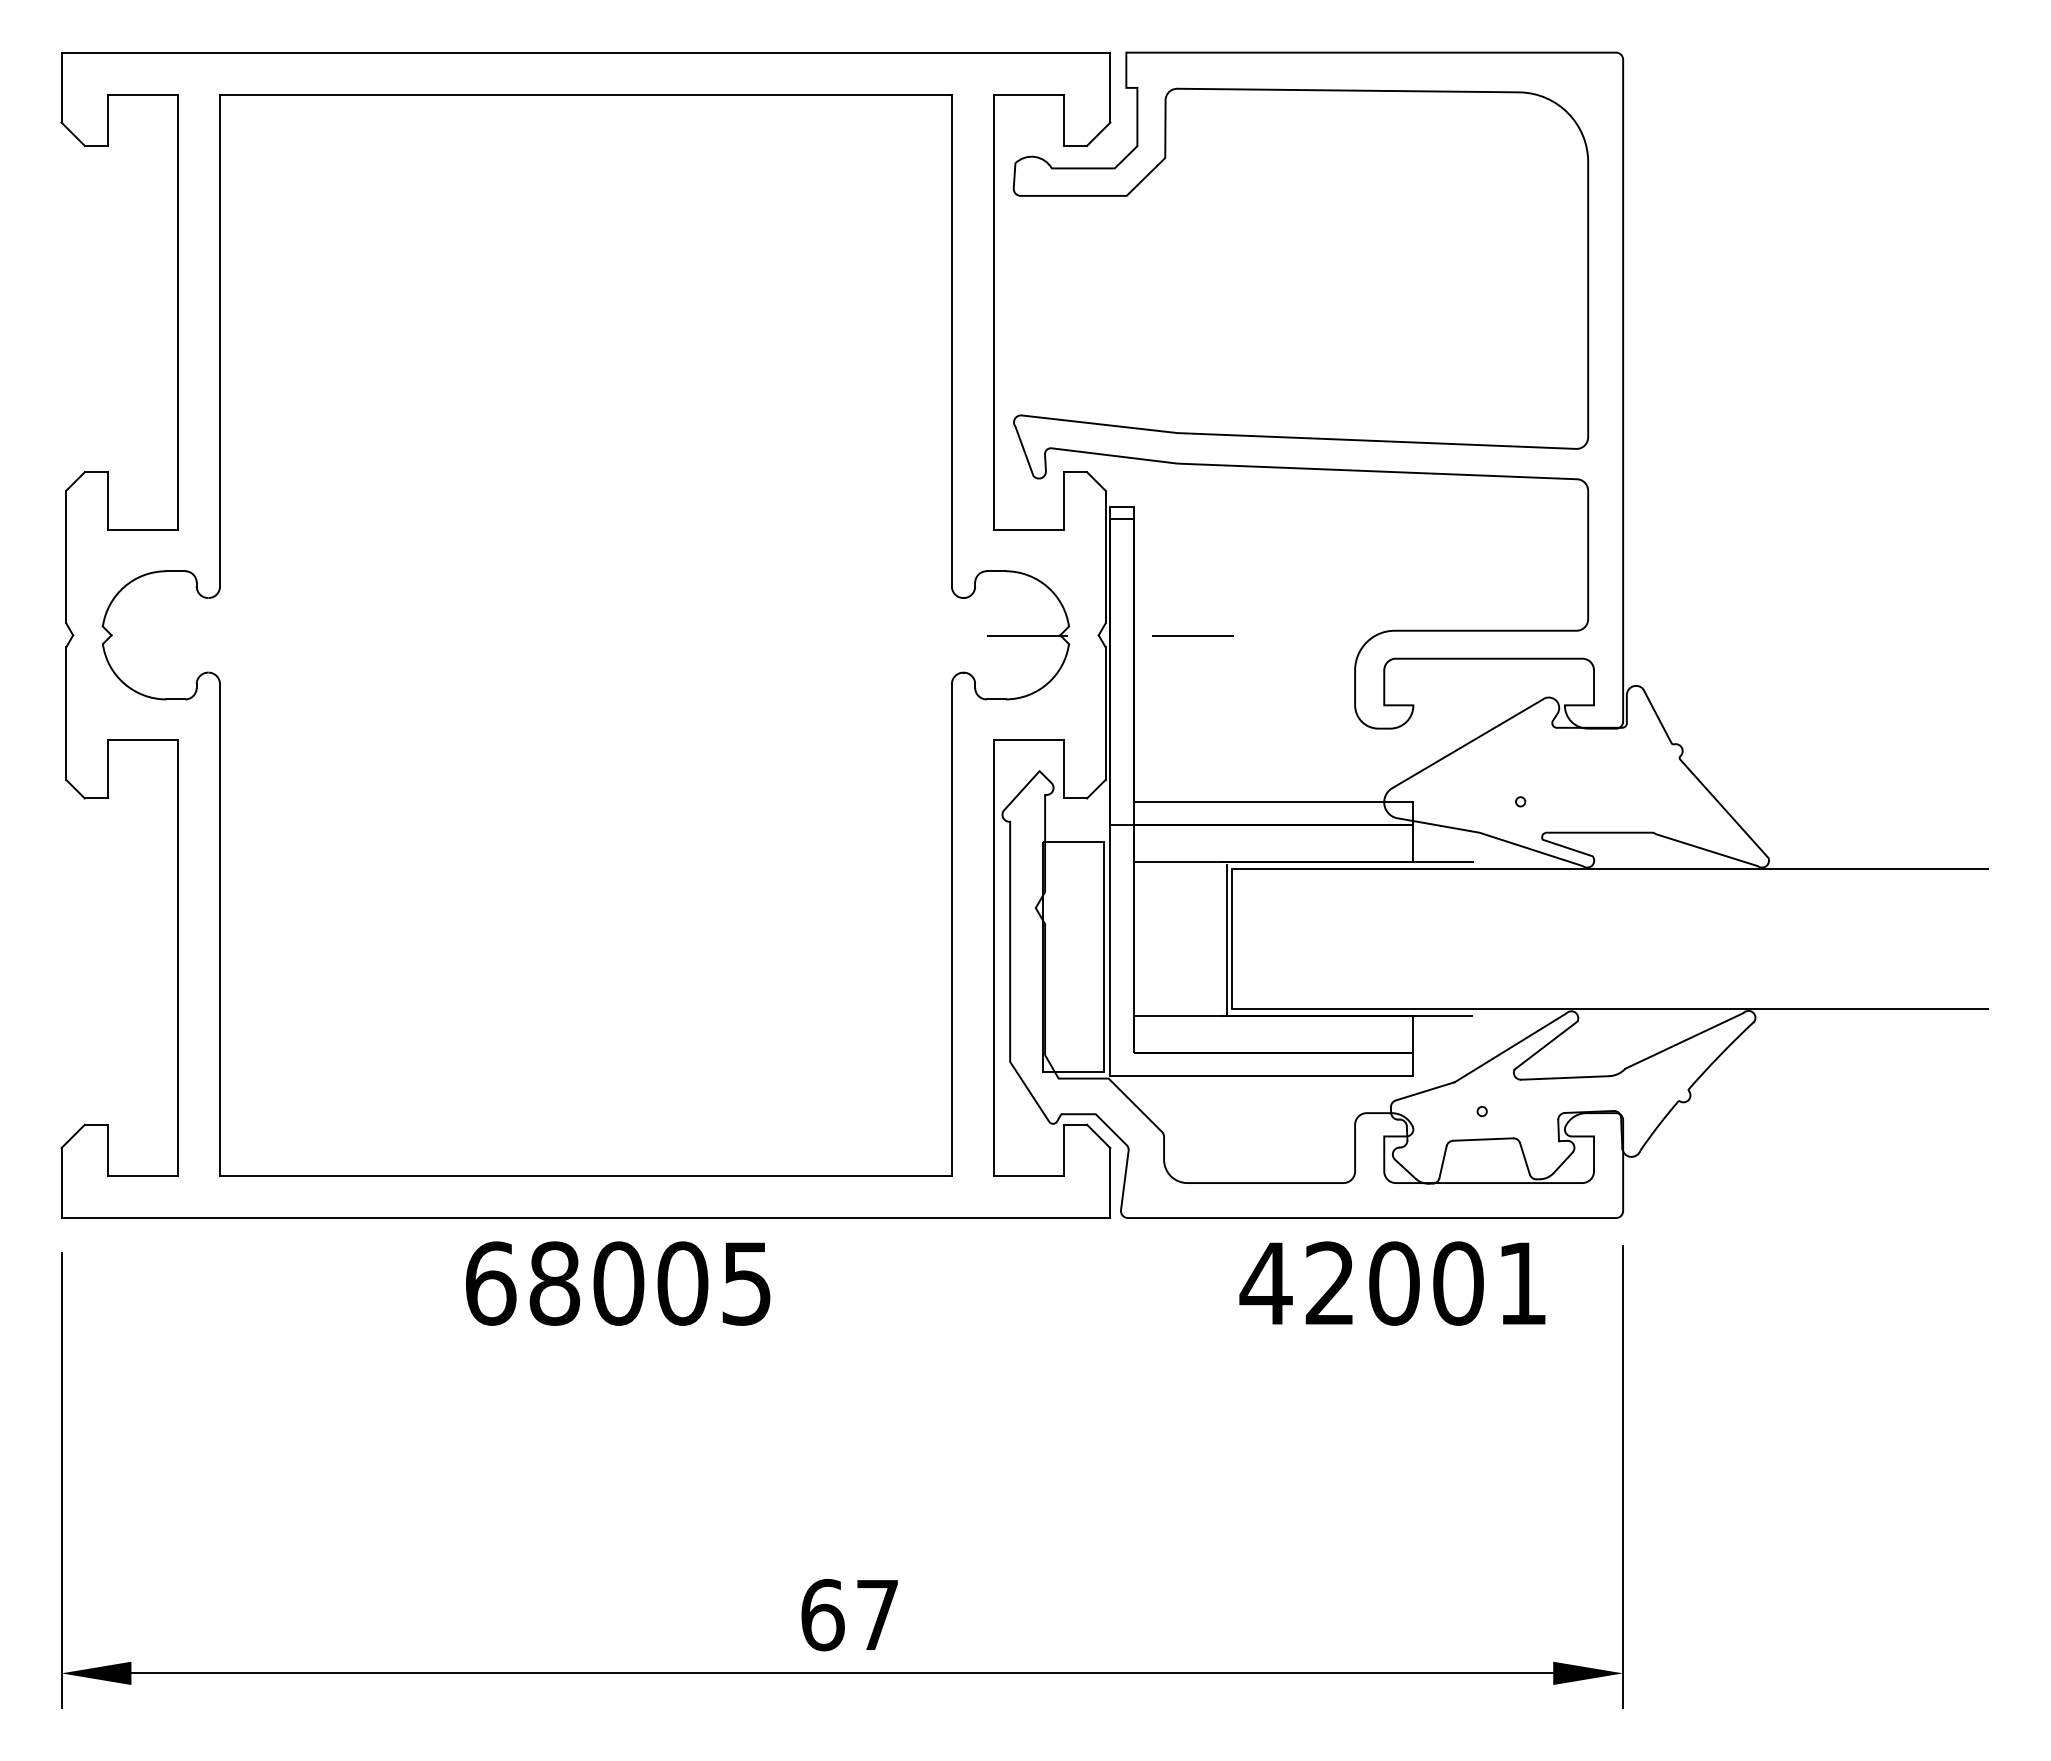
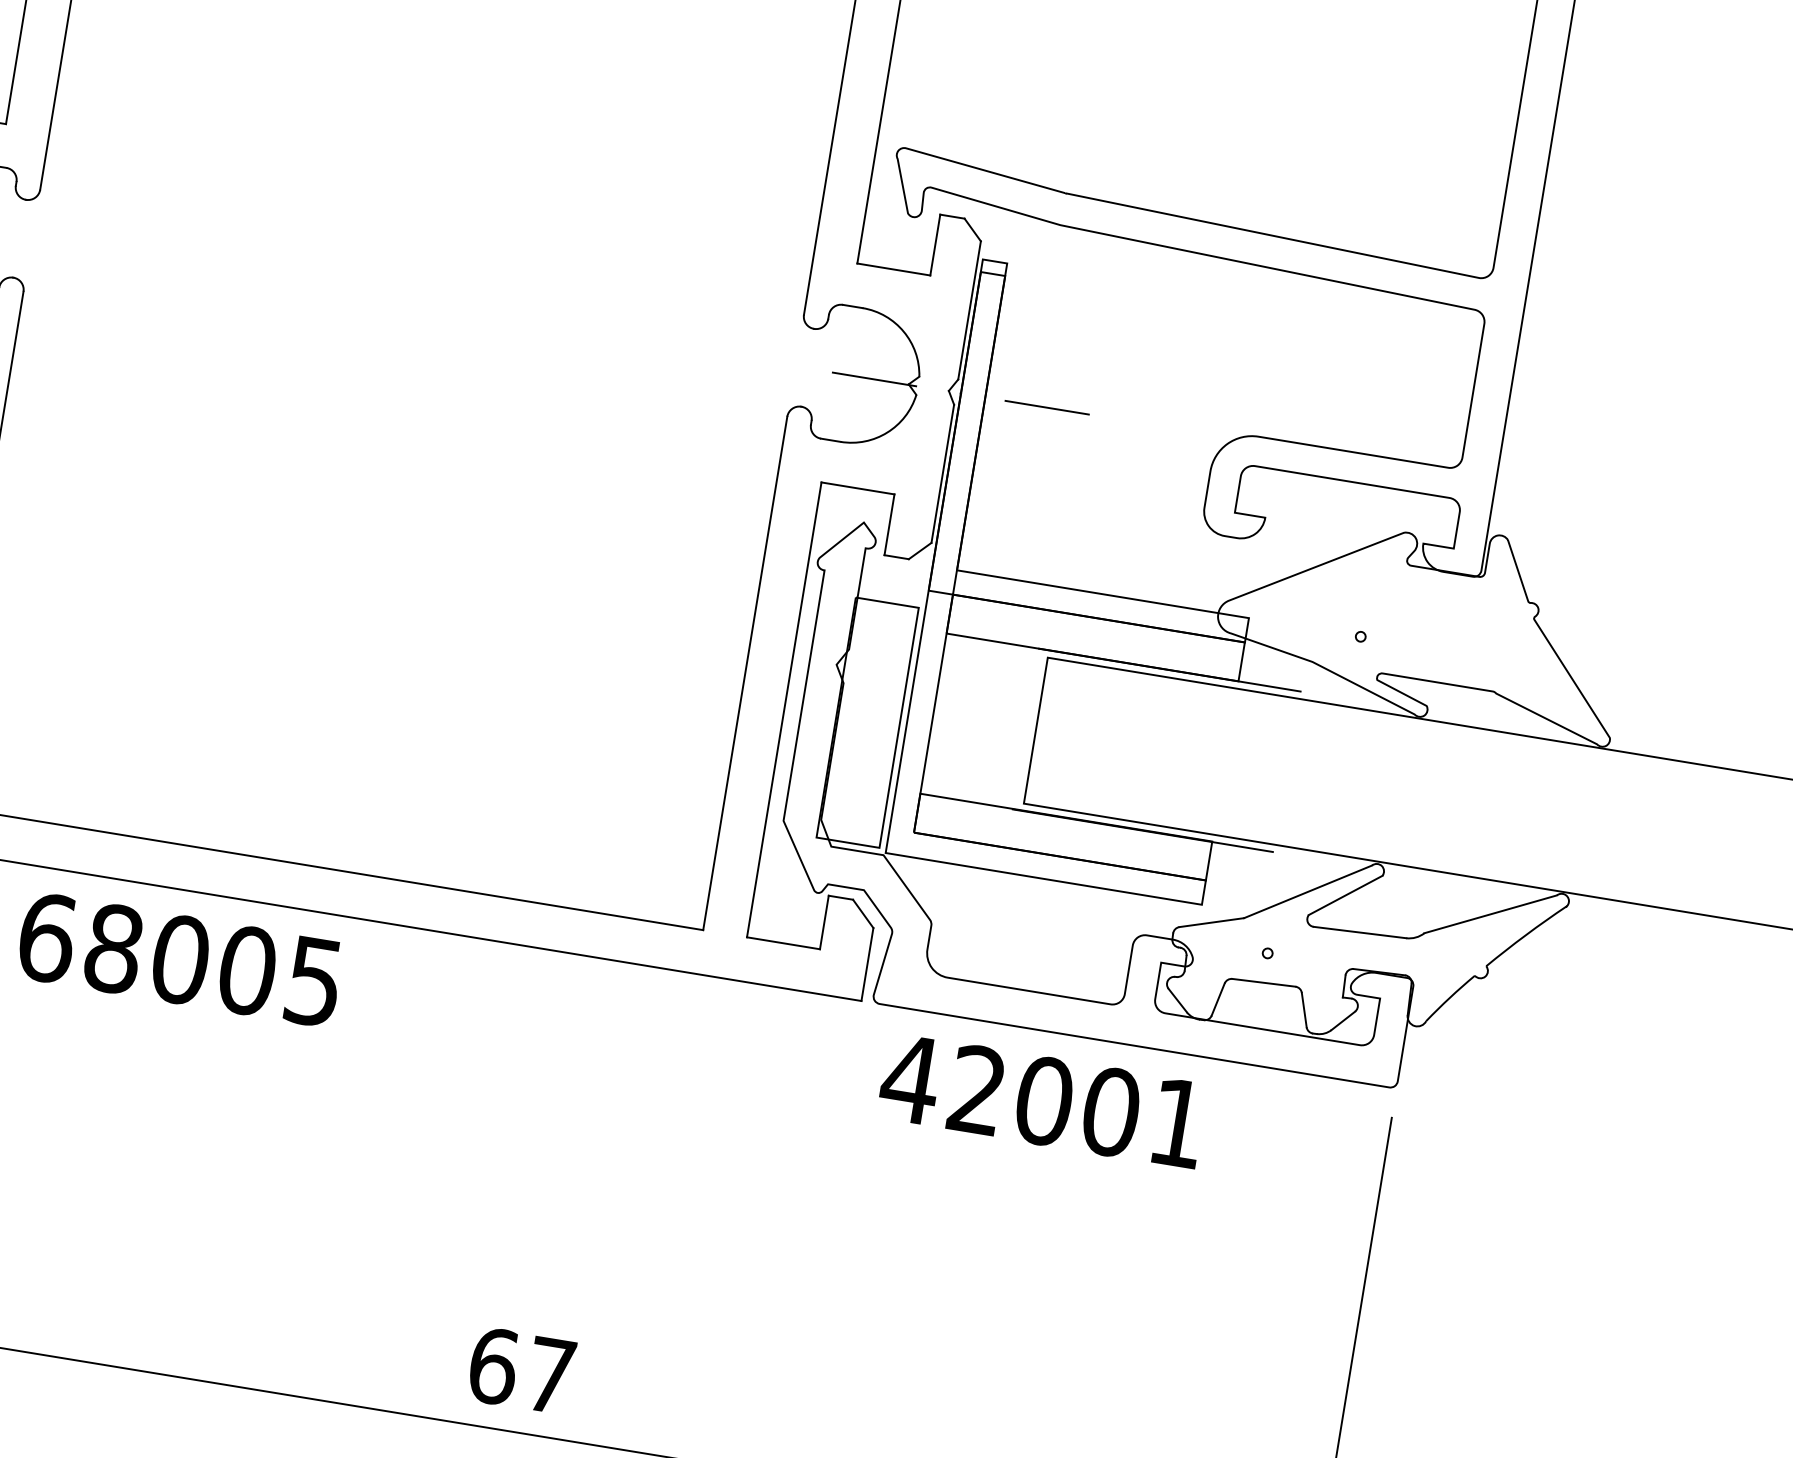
line: (1227, 940) -> (1031, 731), removed
text: (618, 1283) -> (180, 959), moved
text: (1392, 1283) -> (1042, 1100), moved

